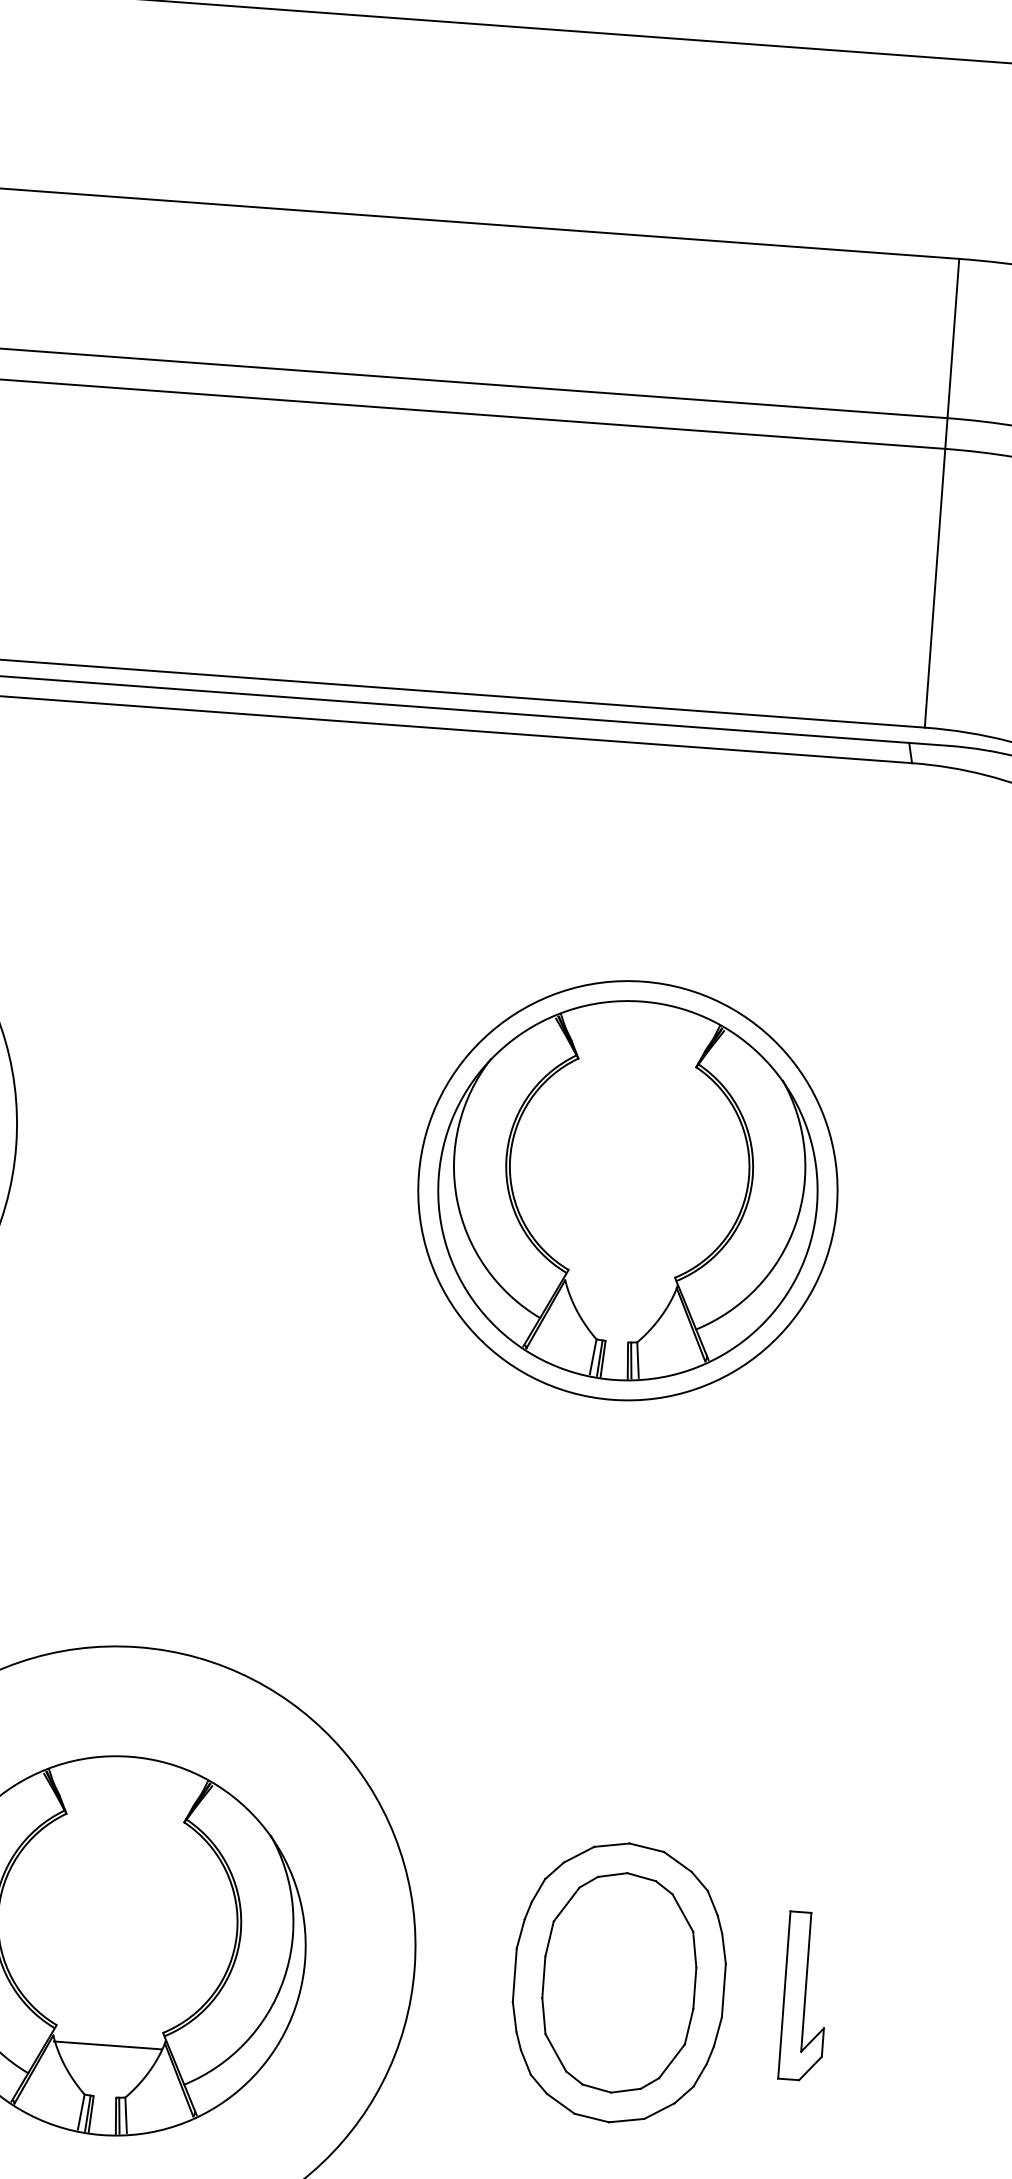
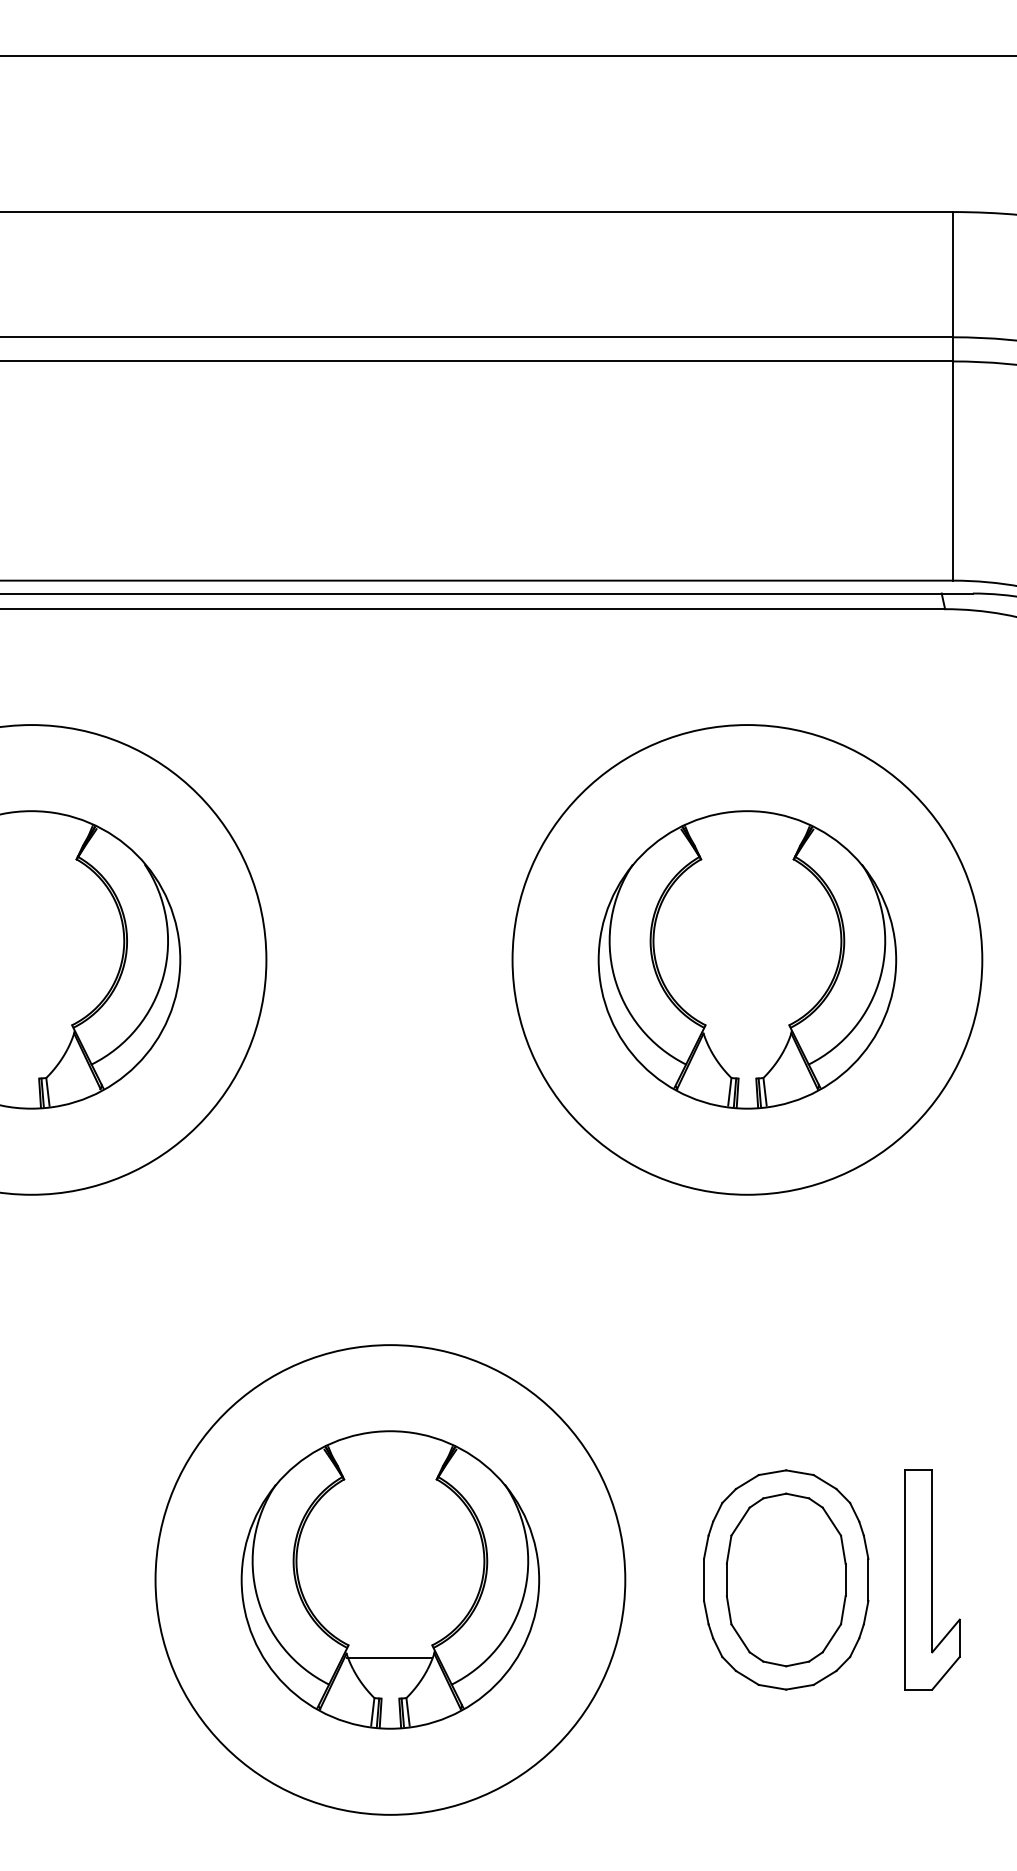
circle: (628, 1190) -> (747, 959), size x1.43
part: (805, 1995) -> (932, 1579), size x1.67

